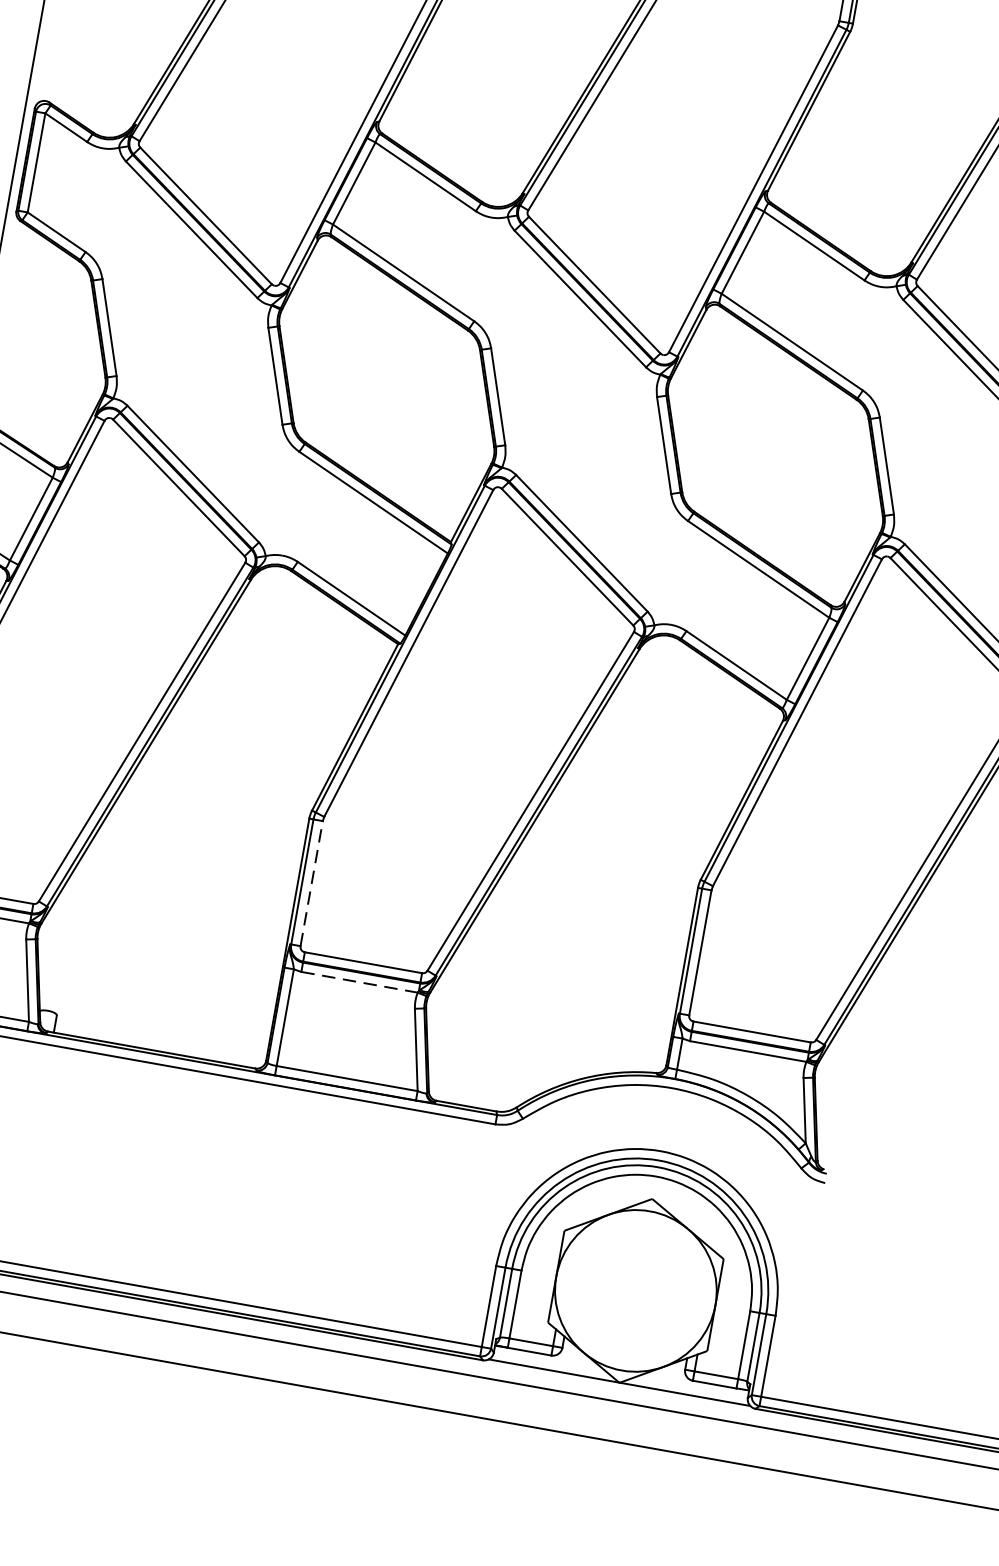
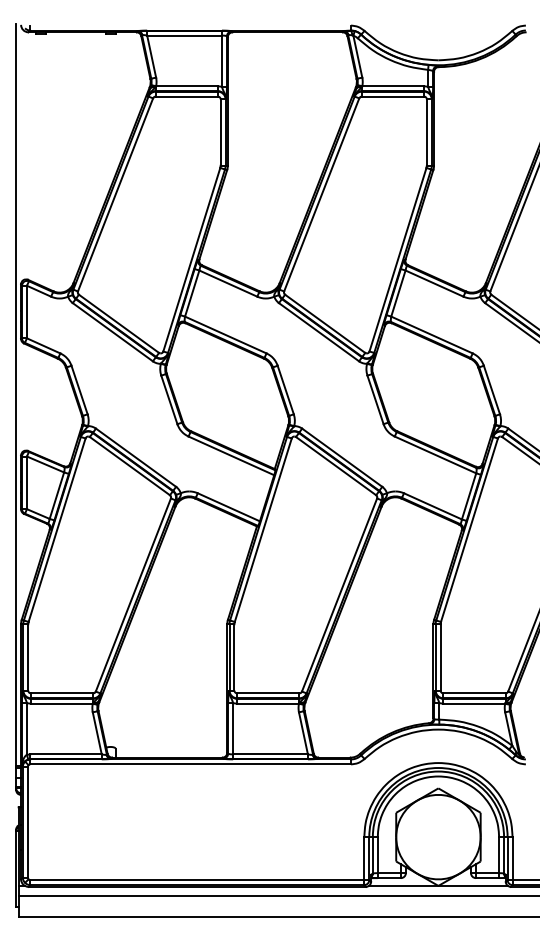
line: (312, 881) -> (234, 656), dashed -> solid
line: (360, 981) -> (268, 703), dashed -> solid

